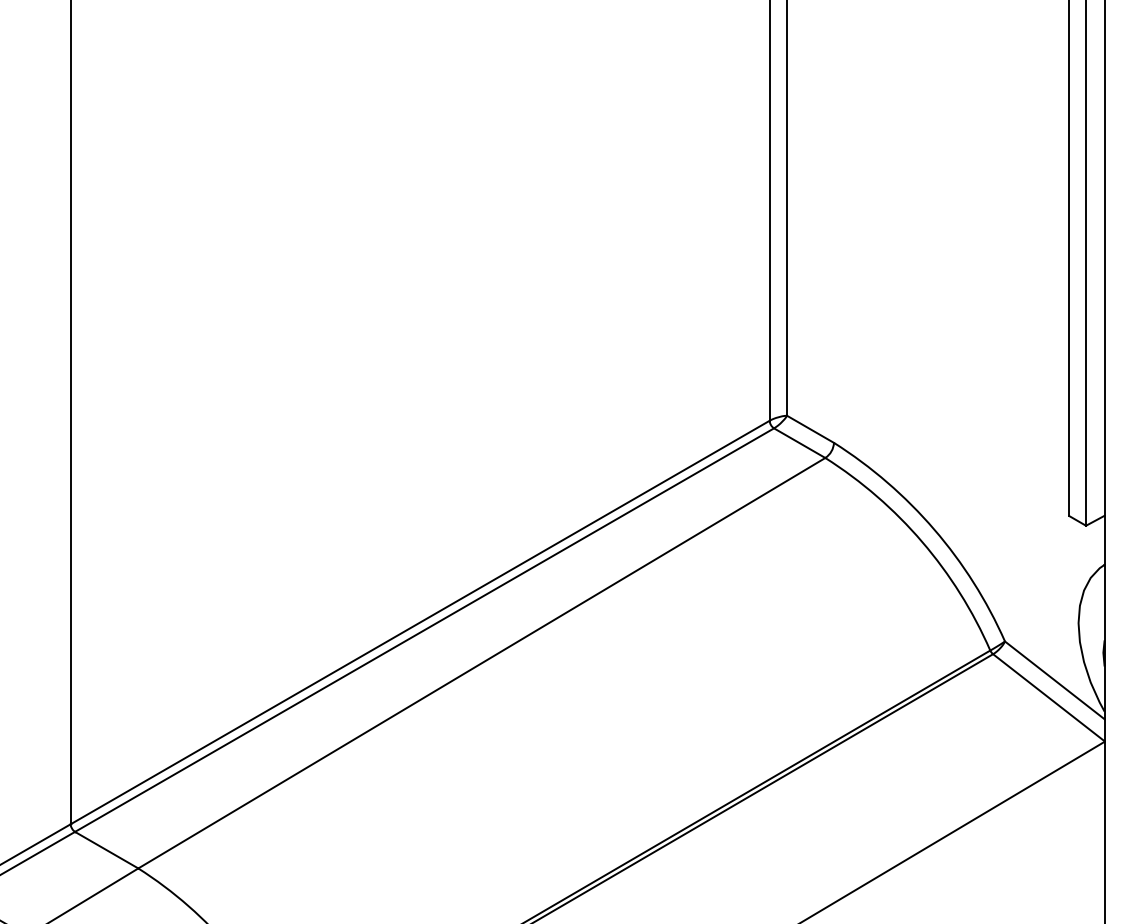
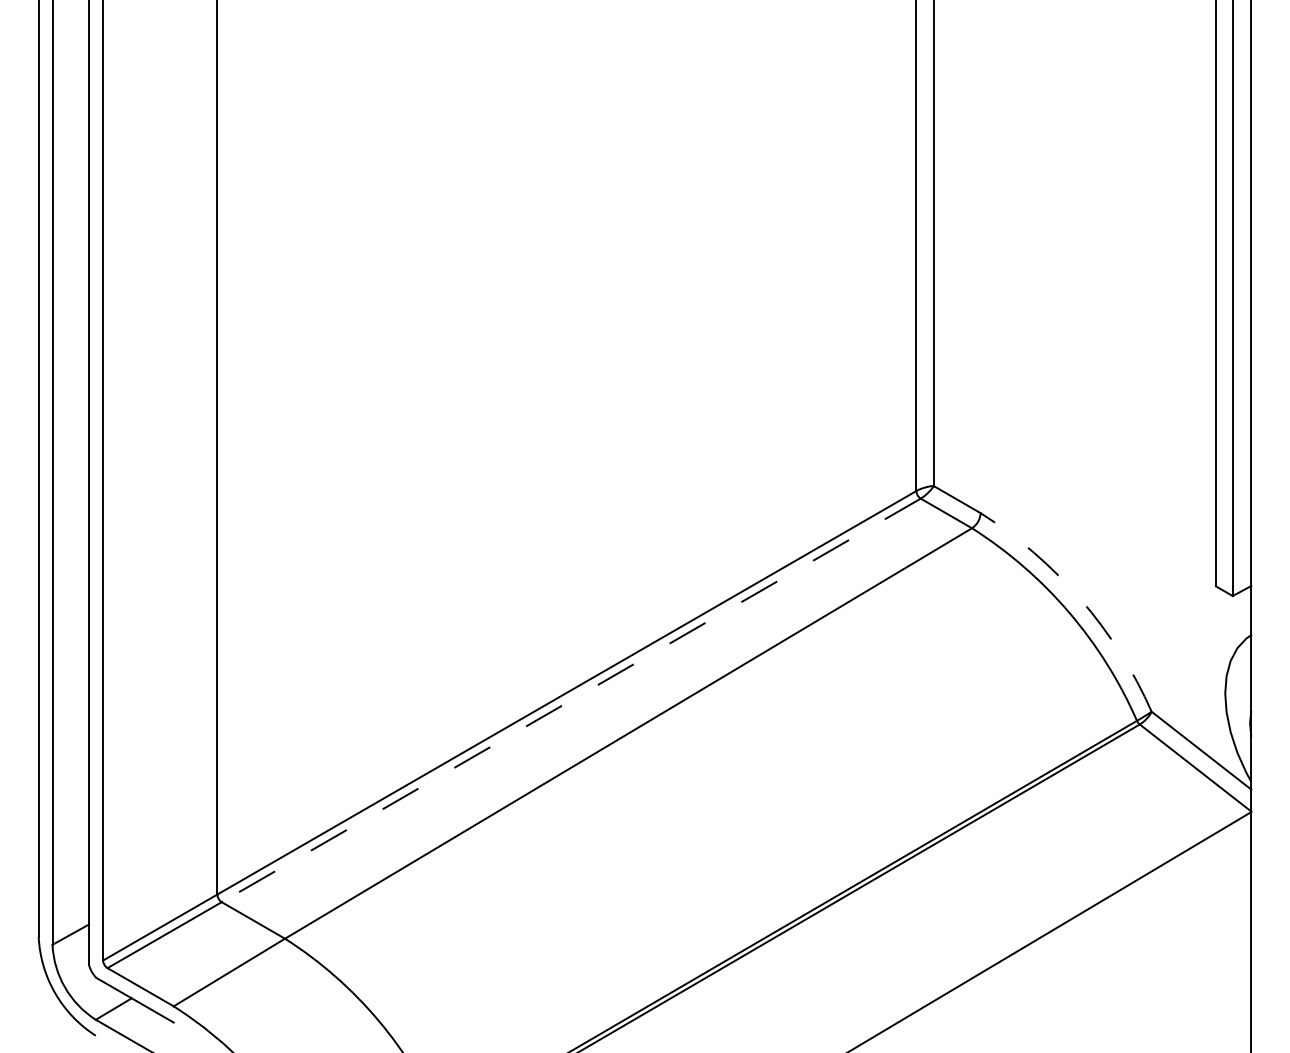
arc: (933, 529) -> (1080, 599), solid -> dashed
line: (424, 630) -> (571, 700), solid -> dashed

